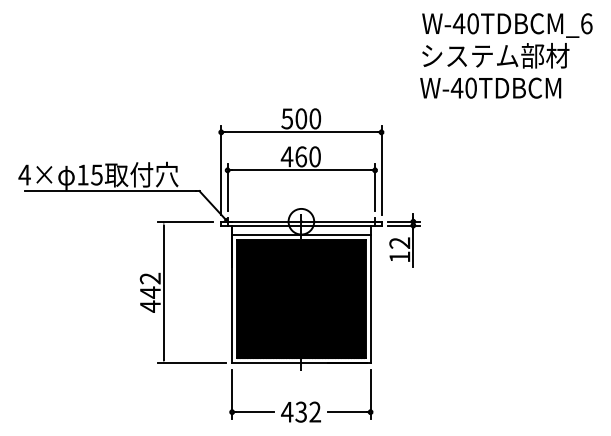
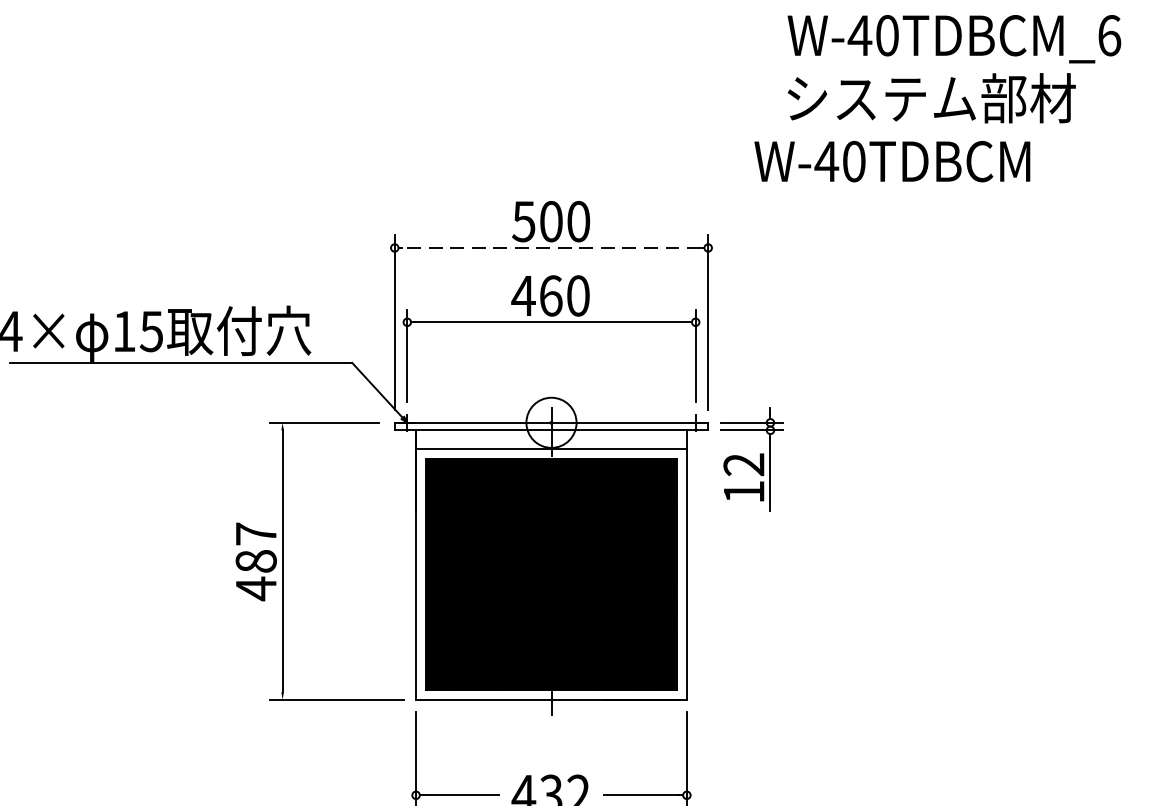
text: (490, 87) -> (892, 160), moved
line: (300, 132) -> (549, 248), solid -> dashed
text: (149, 285) -> (254, 547), 442 -> 487

